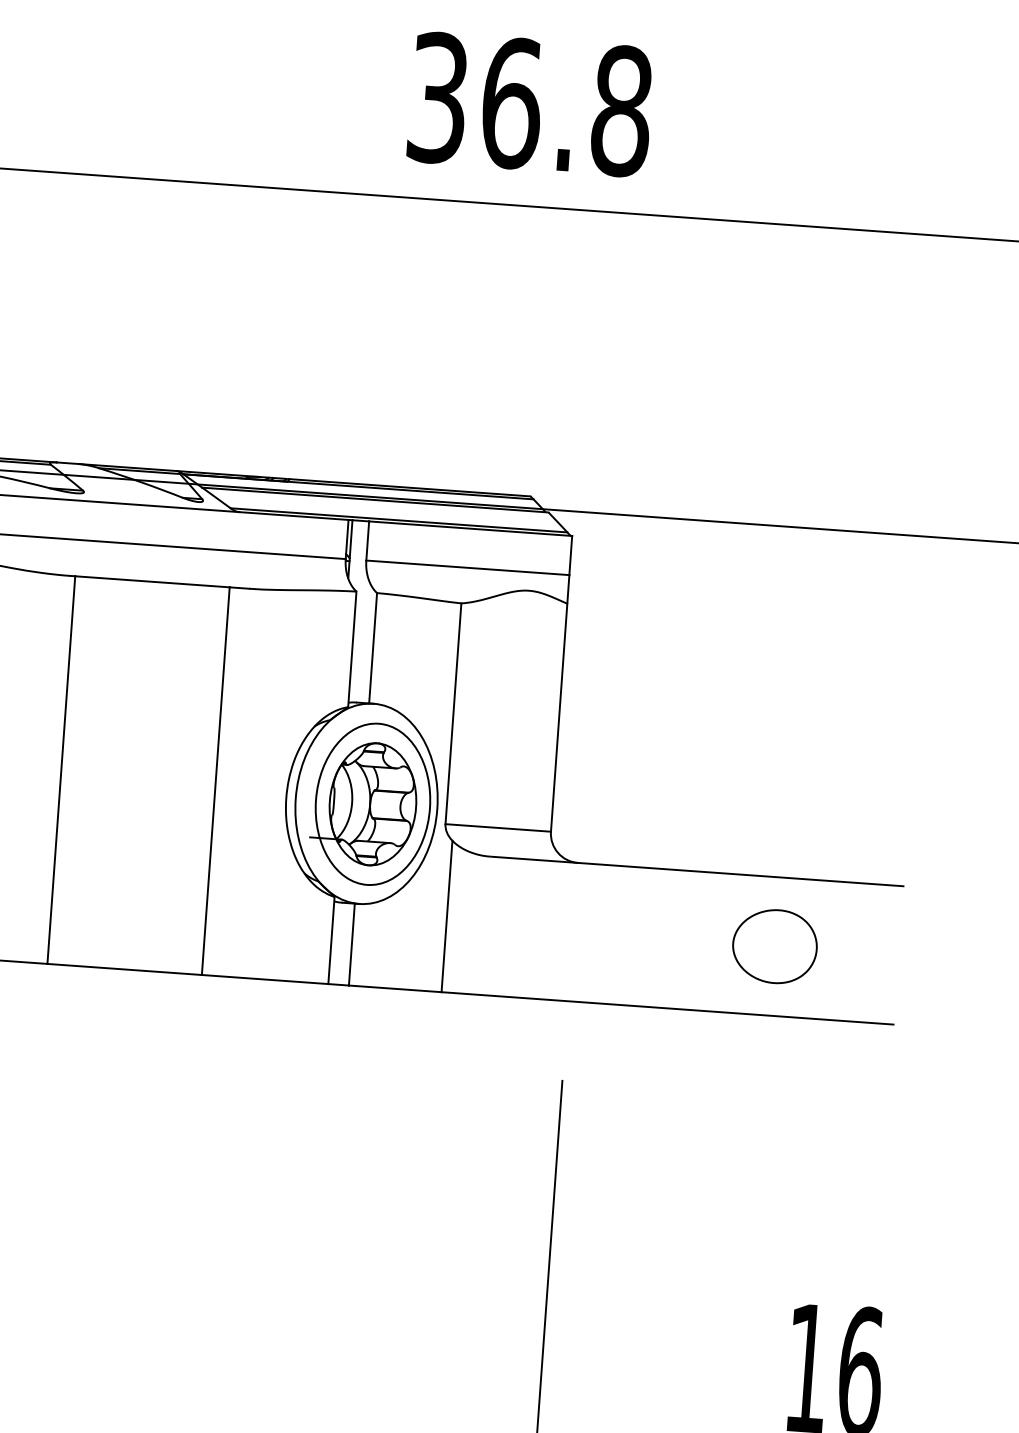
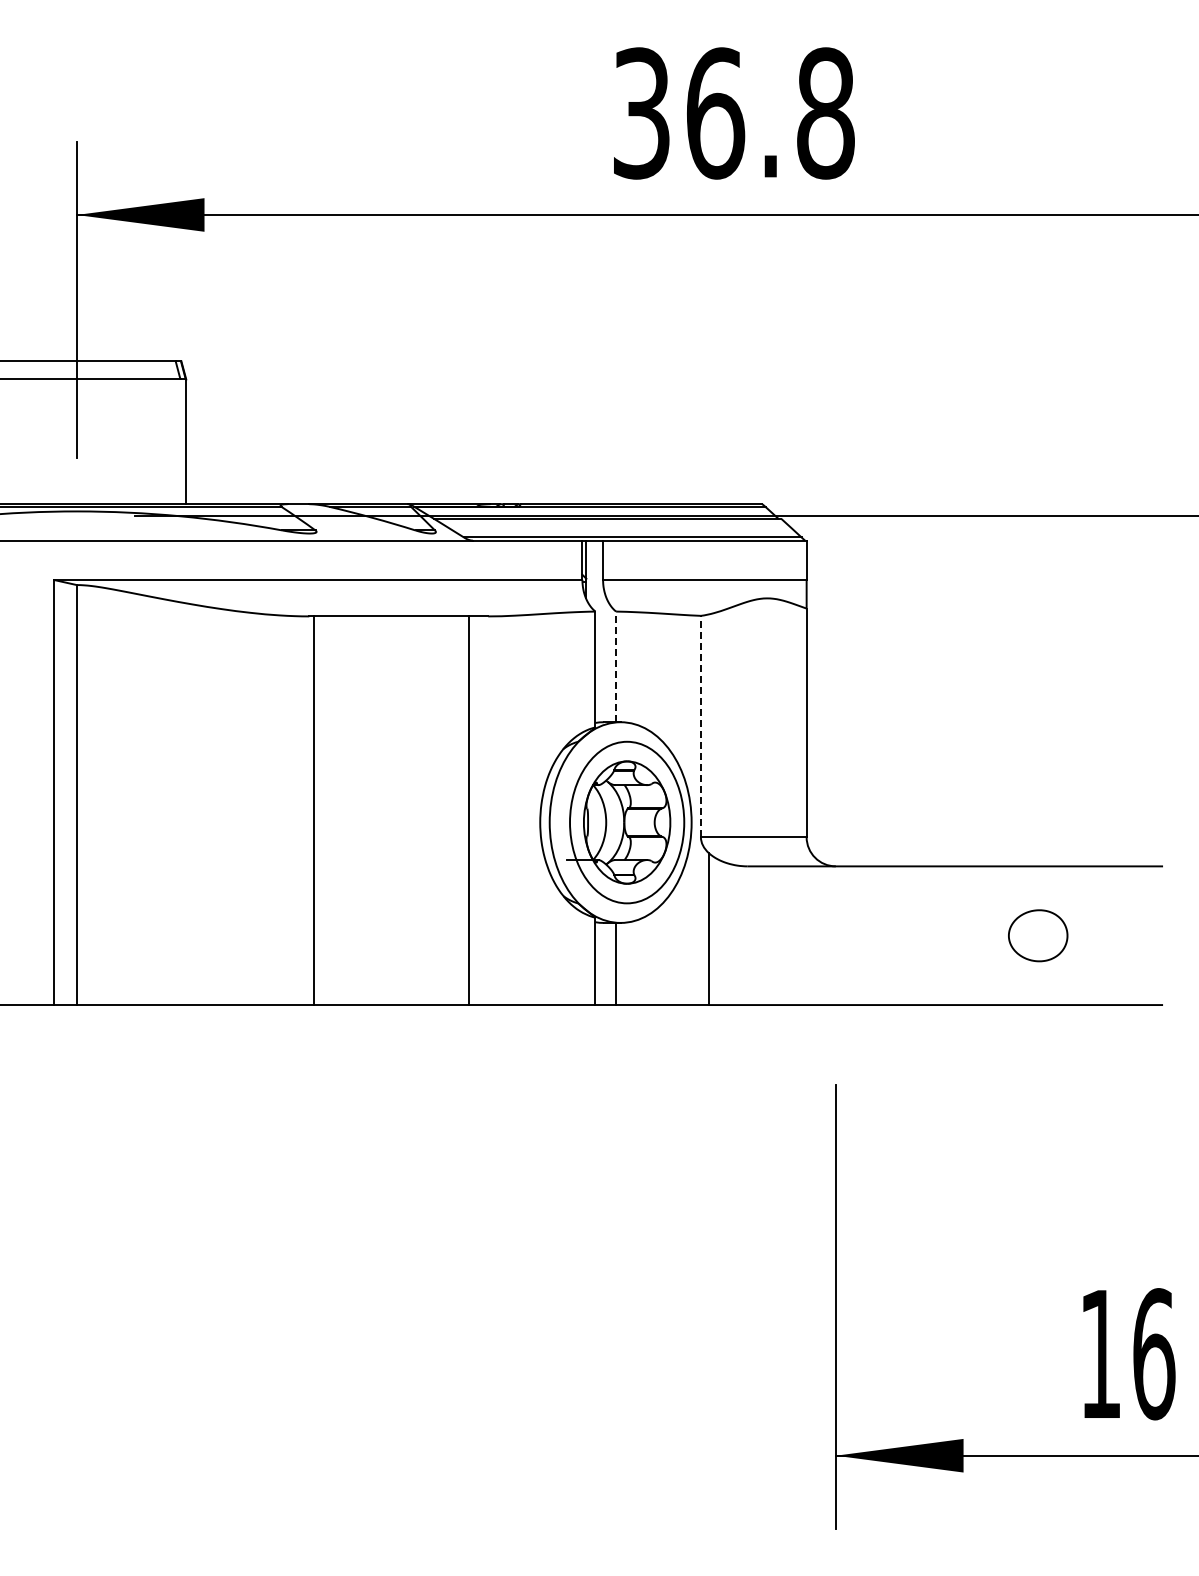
line: (373, 647) -> (616, 666), solid -> dashed
line: (453, 713) -> (700, 726), solid -> dashed
part: (774, 946) -> (1037, 935), size x0.7

